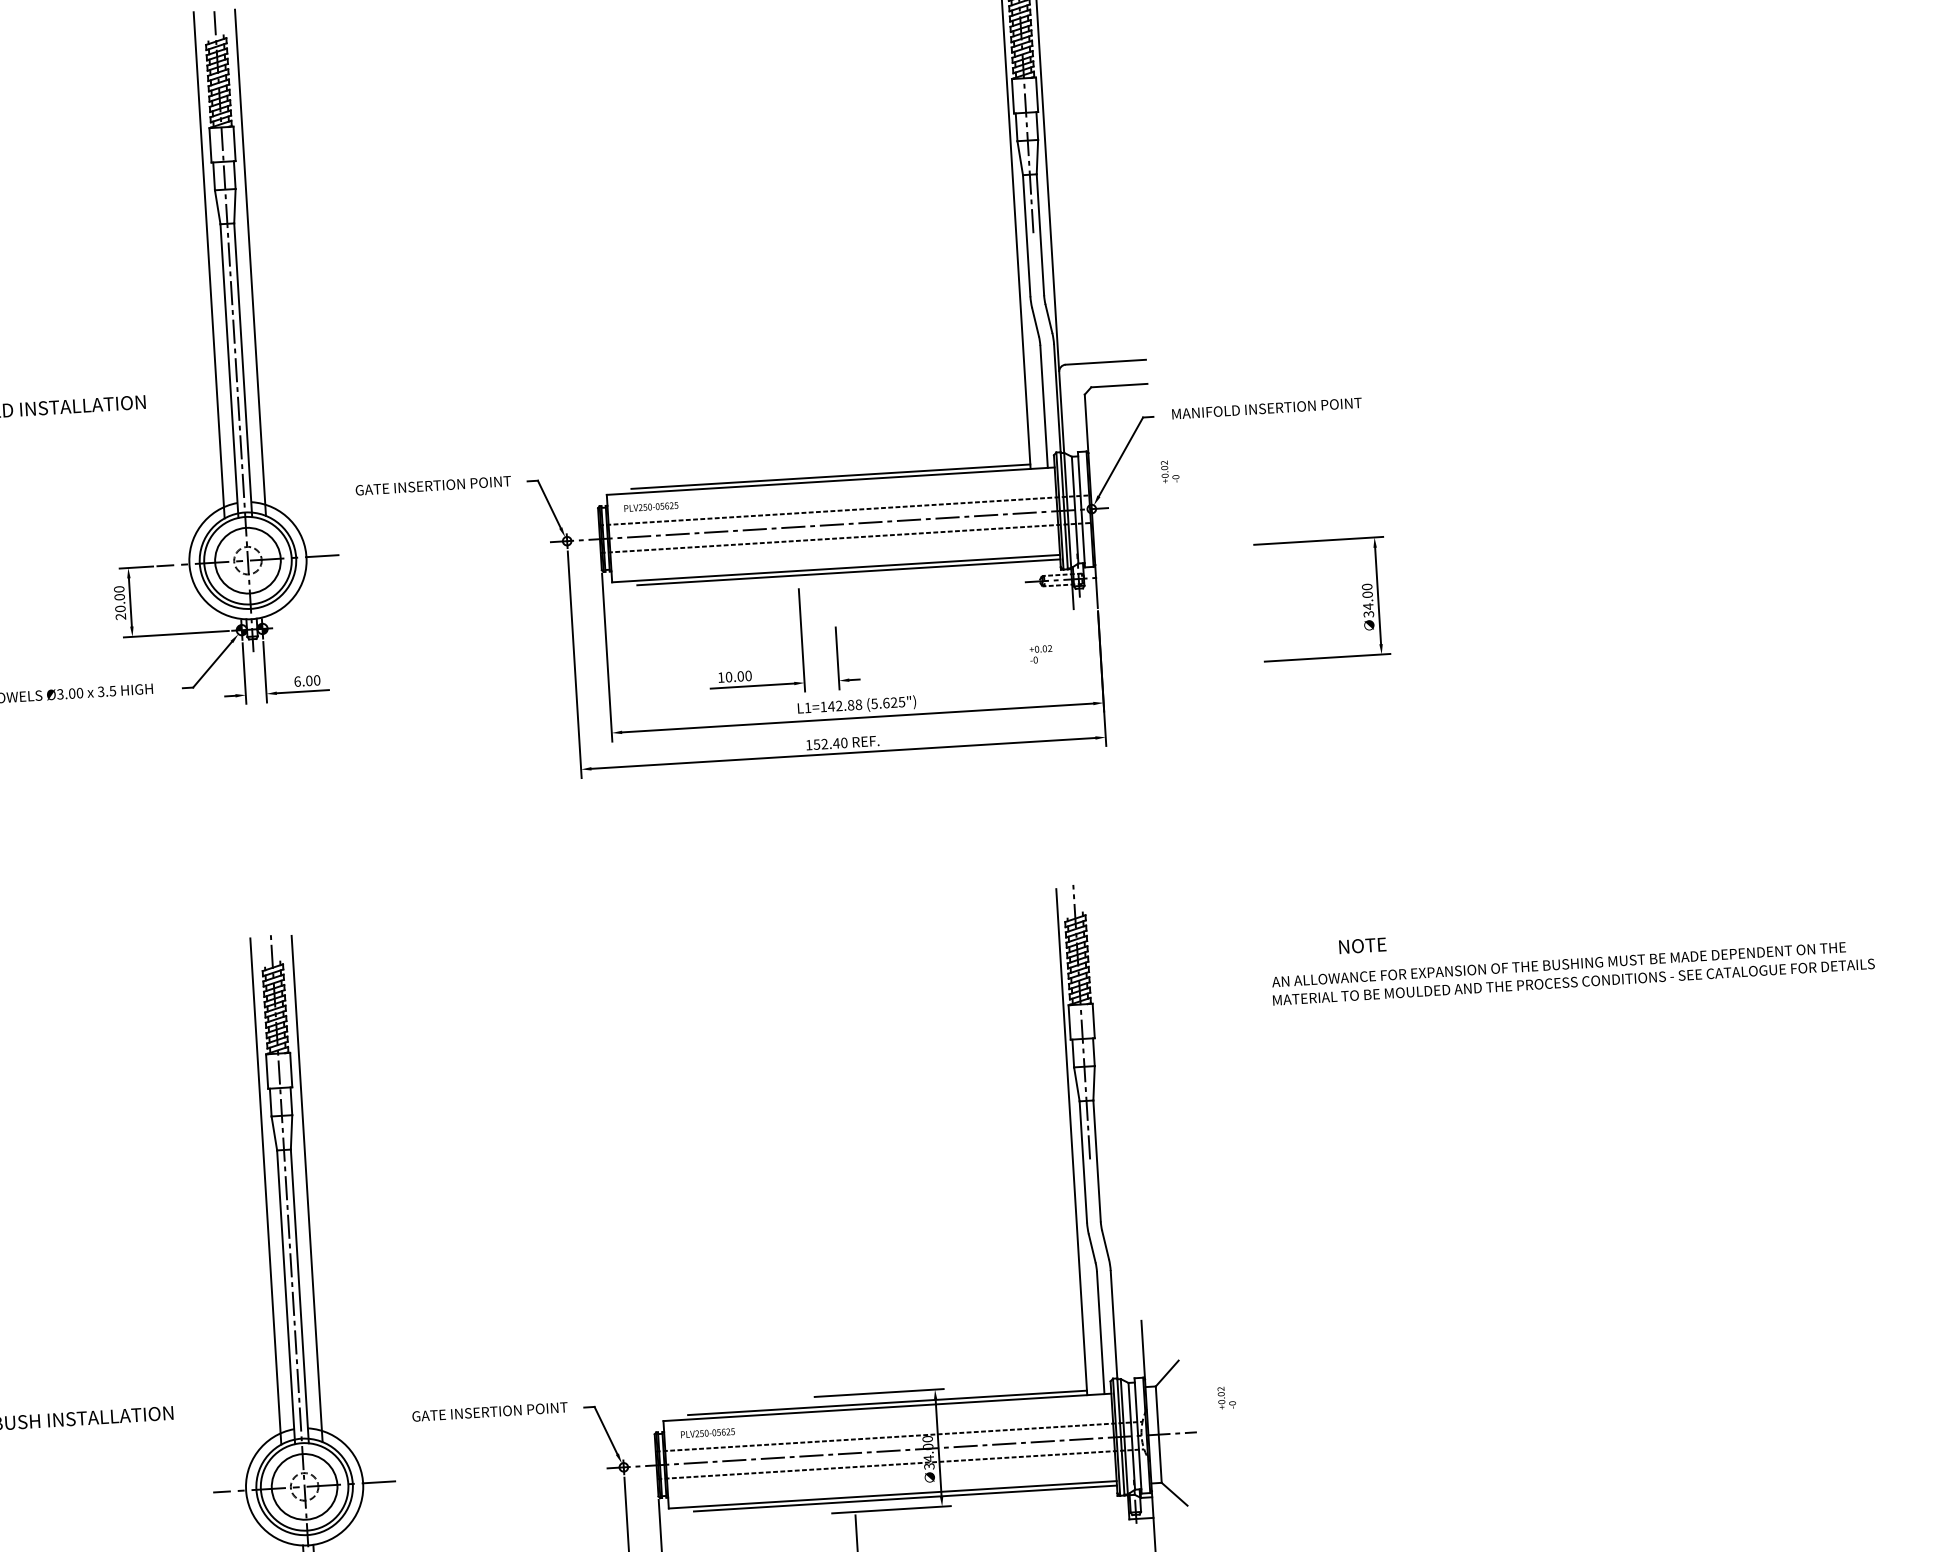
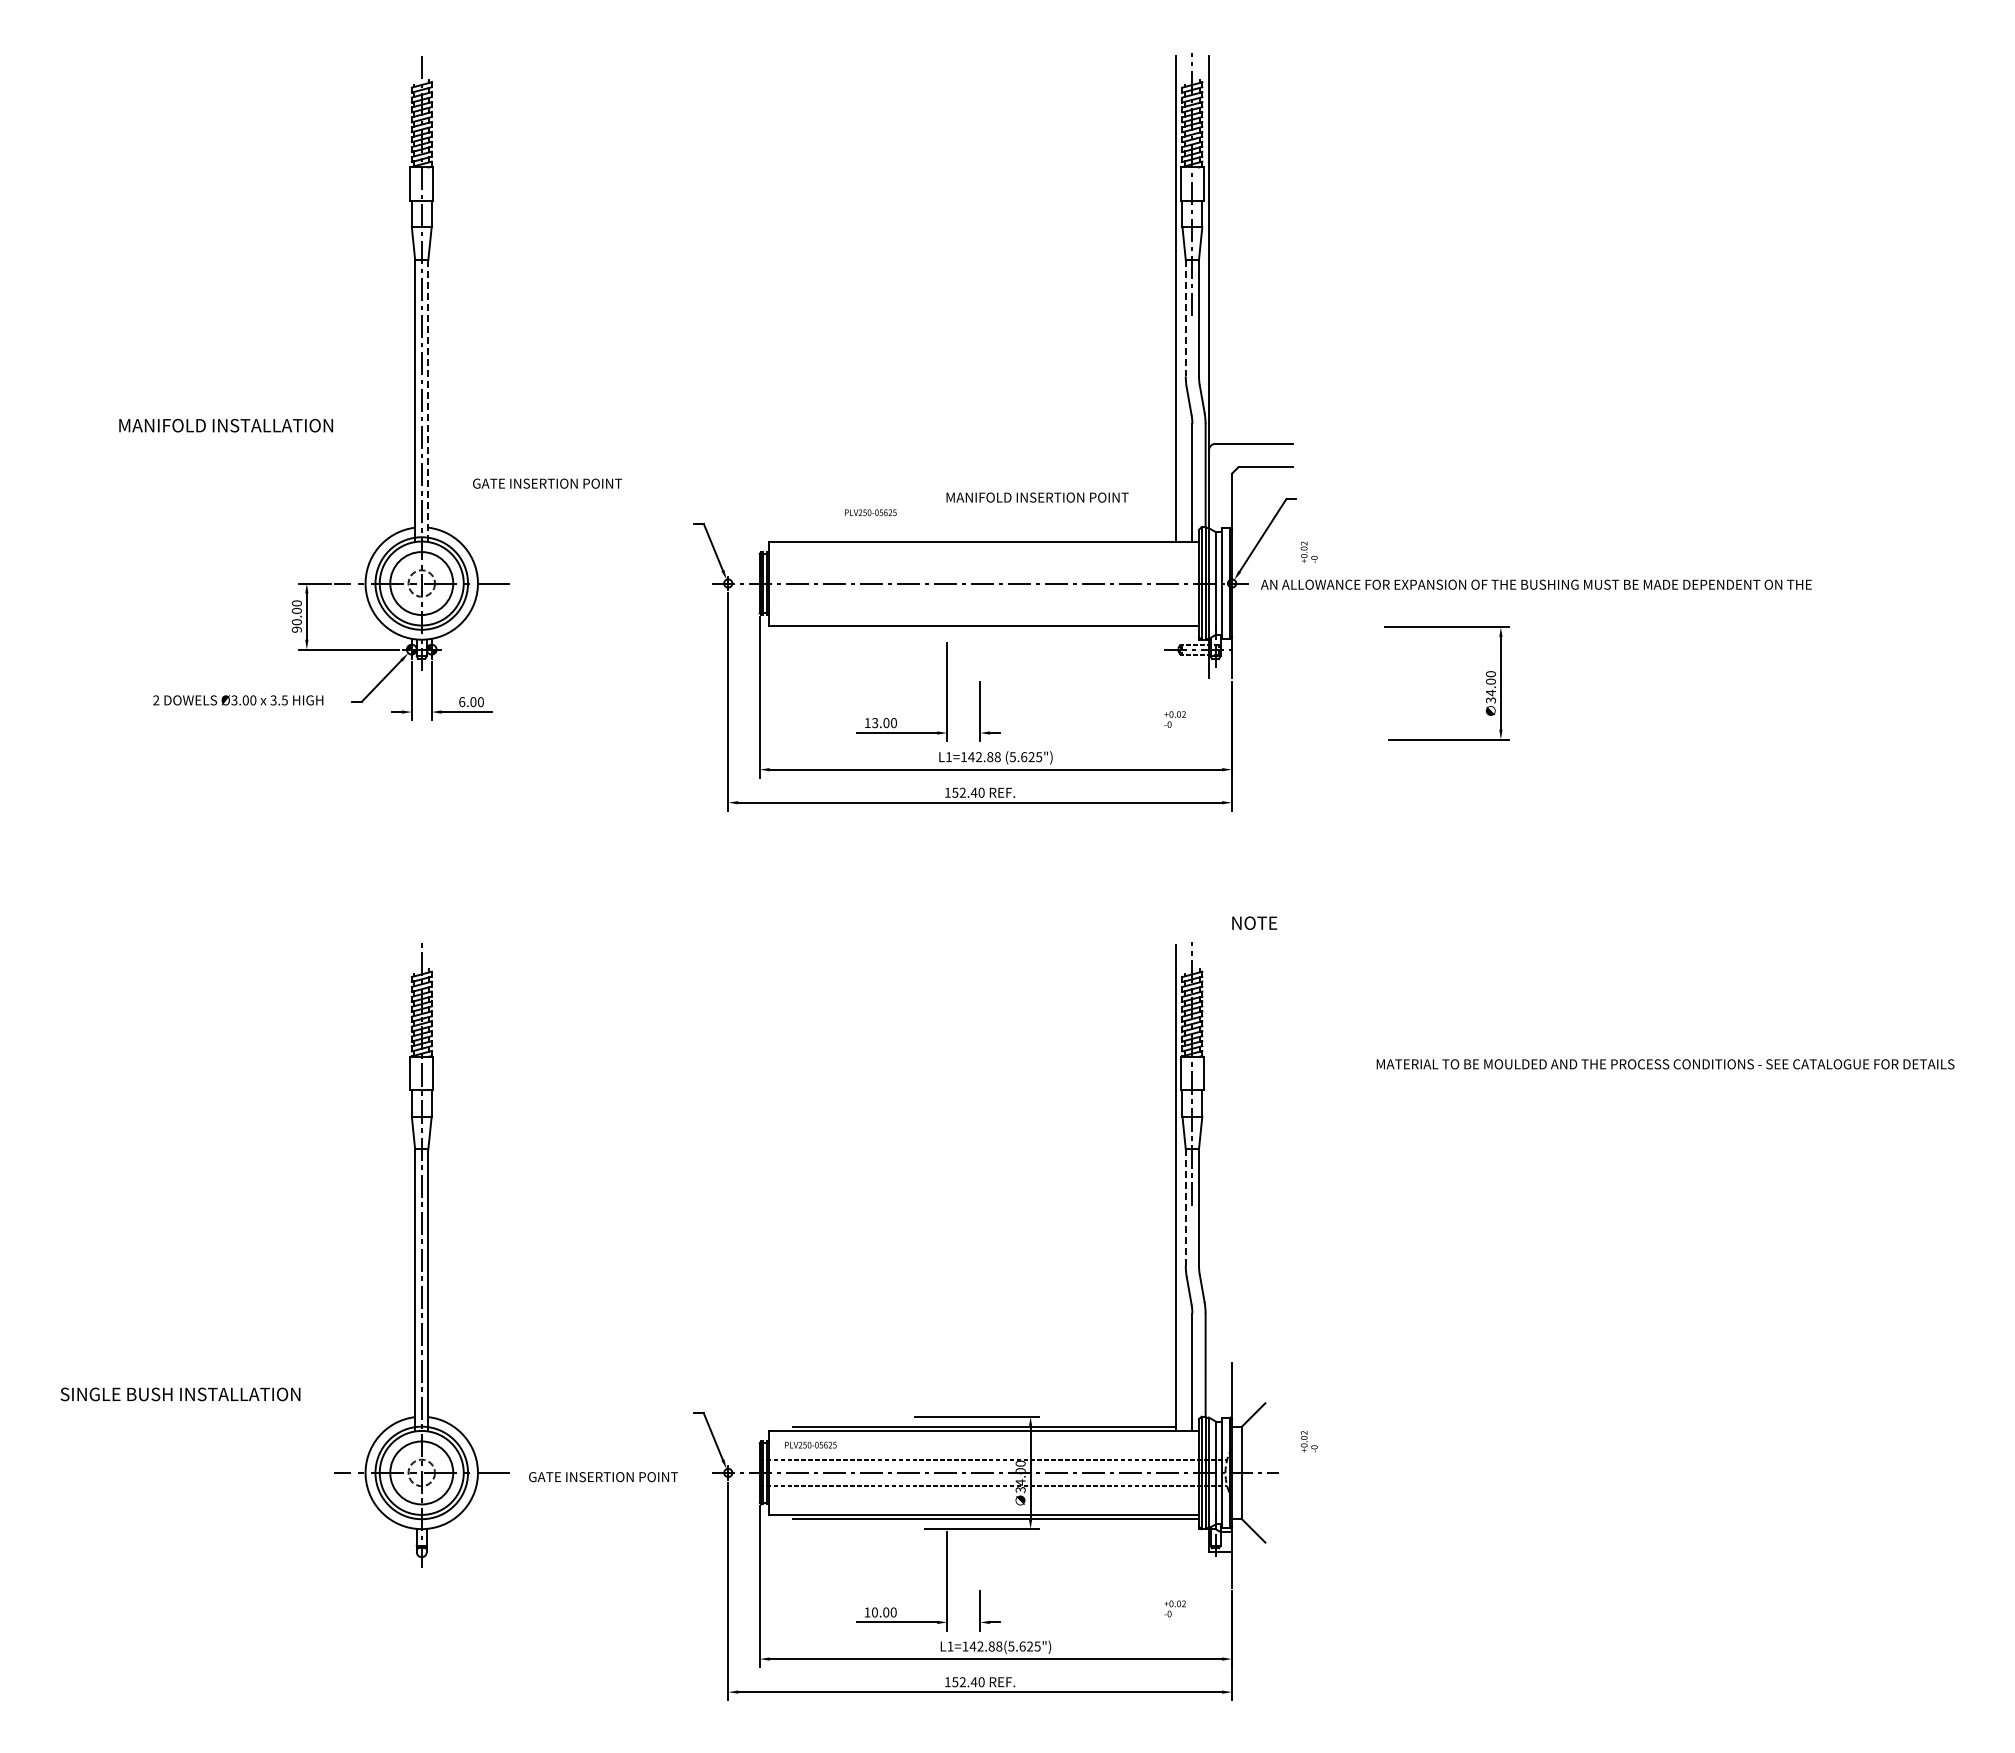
line: (1026, 236) -> (1185, 318), solid -> dashed
line: (250, 262) -> (441, 298), removed
line: (208, 265) -> (401, 298), removed
line: (243, 370) -> (428, 401), solid -> dashed
text: (1266, 408) -> (1037, 497), moved
line: (830, 476) -> (983, 537), removed
text: (433, 485) -> (547, 483), moved
text: (651, 506) -> (870, 512), moved
line: (844, 510) -> (995, 570), removed
line: (846, 537) -> (995, 596), removed
line: (848, 572) -> (995, 629), removed
text: (120, 616) -> (296, 629), 20.00 -> 90.00
text: (729, 676) -> (875, 722), 10.00 -> 13.00
text: (1362, 945) -> (1254, 922), moved
text: (1559, 964) -> (1536, 584), moved
line: (1083, 1162) -> (1185, 1208), solid -> dashed
line: (307, 1189) -> (441, 1188), removed
line: (265, 1191) -> (401, 1188), removed
text: (490, 1412) -> (603, 1477), moved

